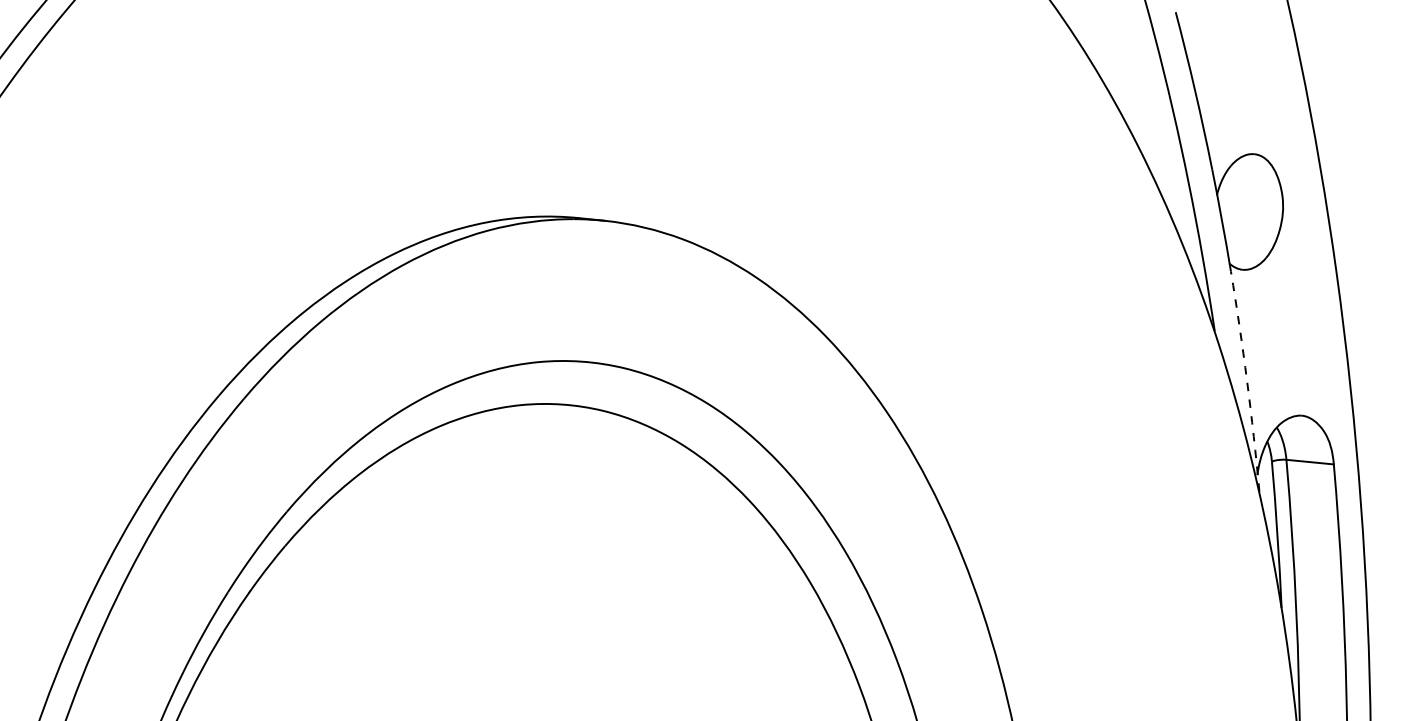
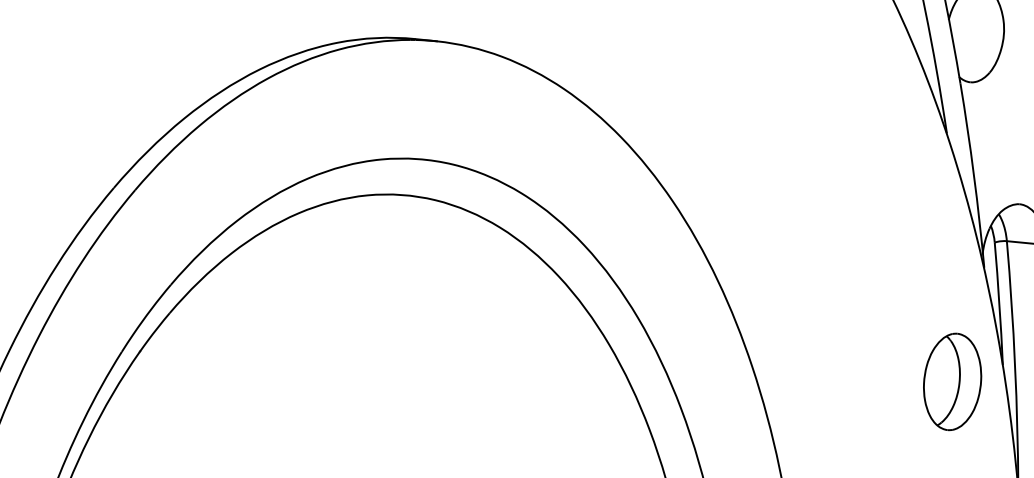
arc: (1247, 381) -> (974, 175), dashed -> solid
part: (1221, 627) -> (952, 381), added

